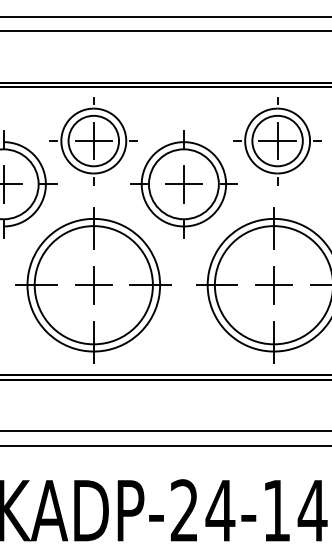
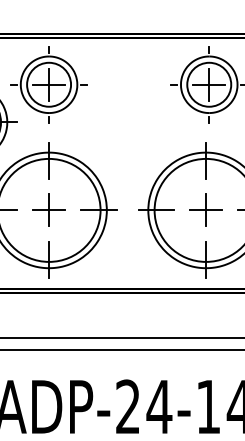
part: (183, 184) -> (127, 122), removed

